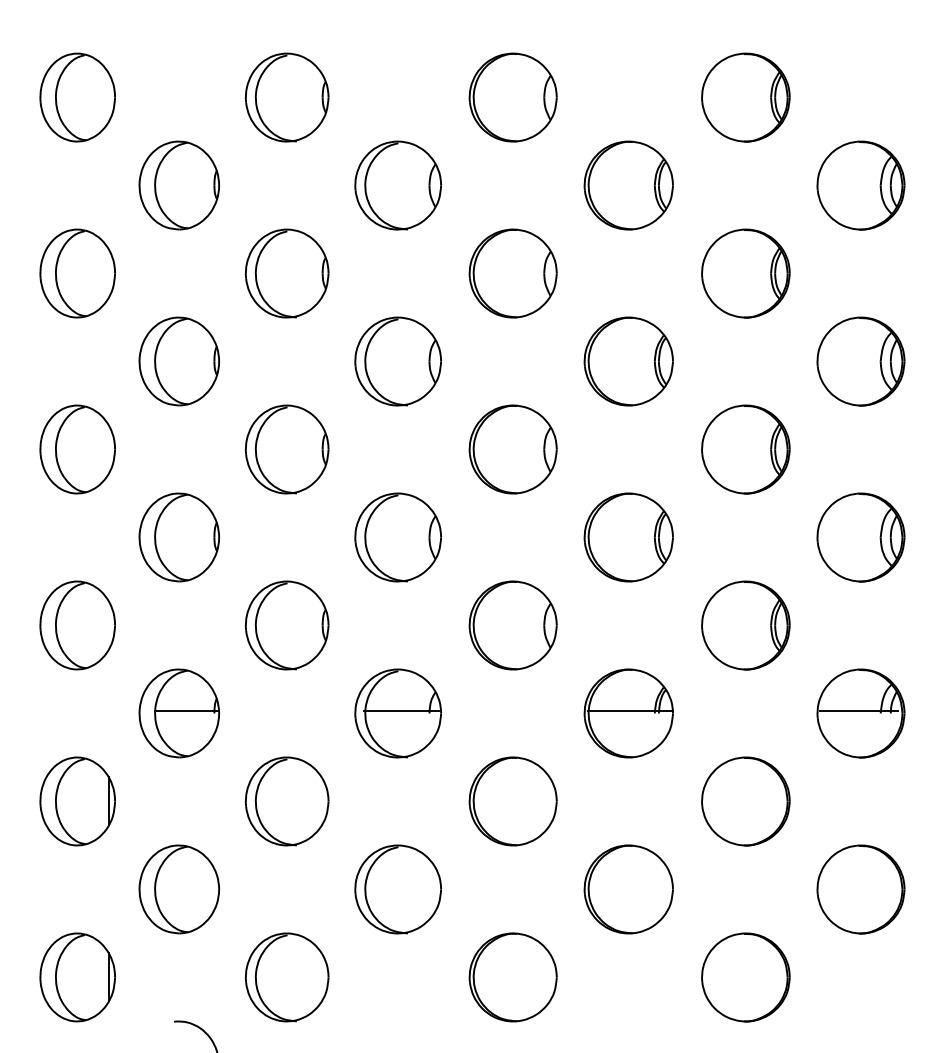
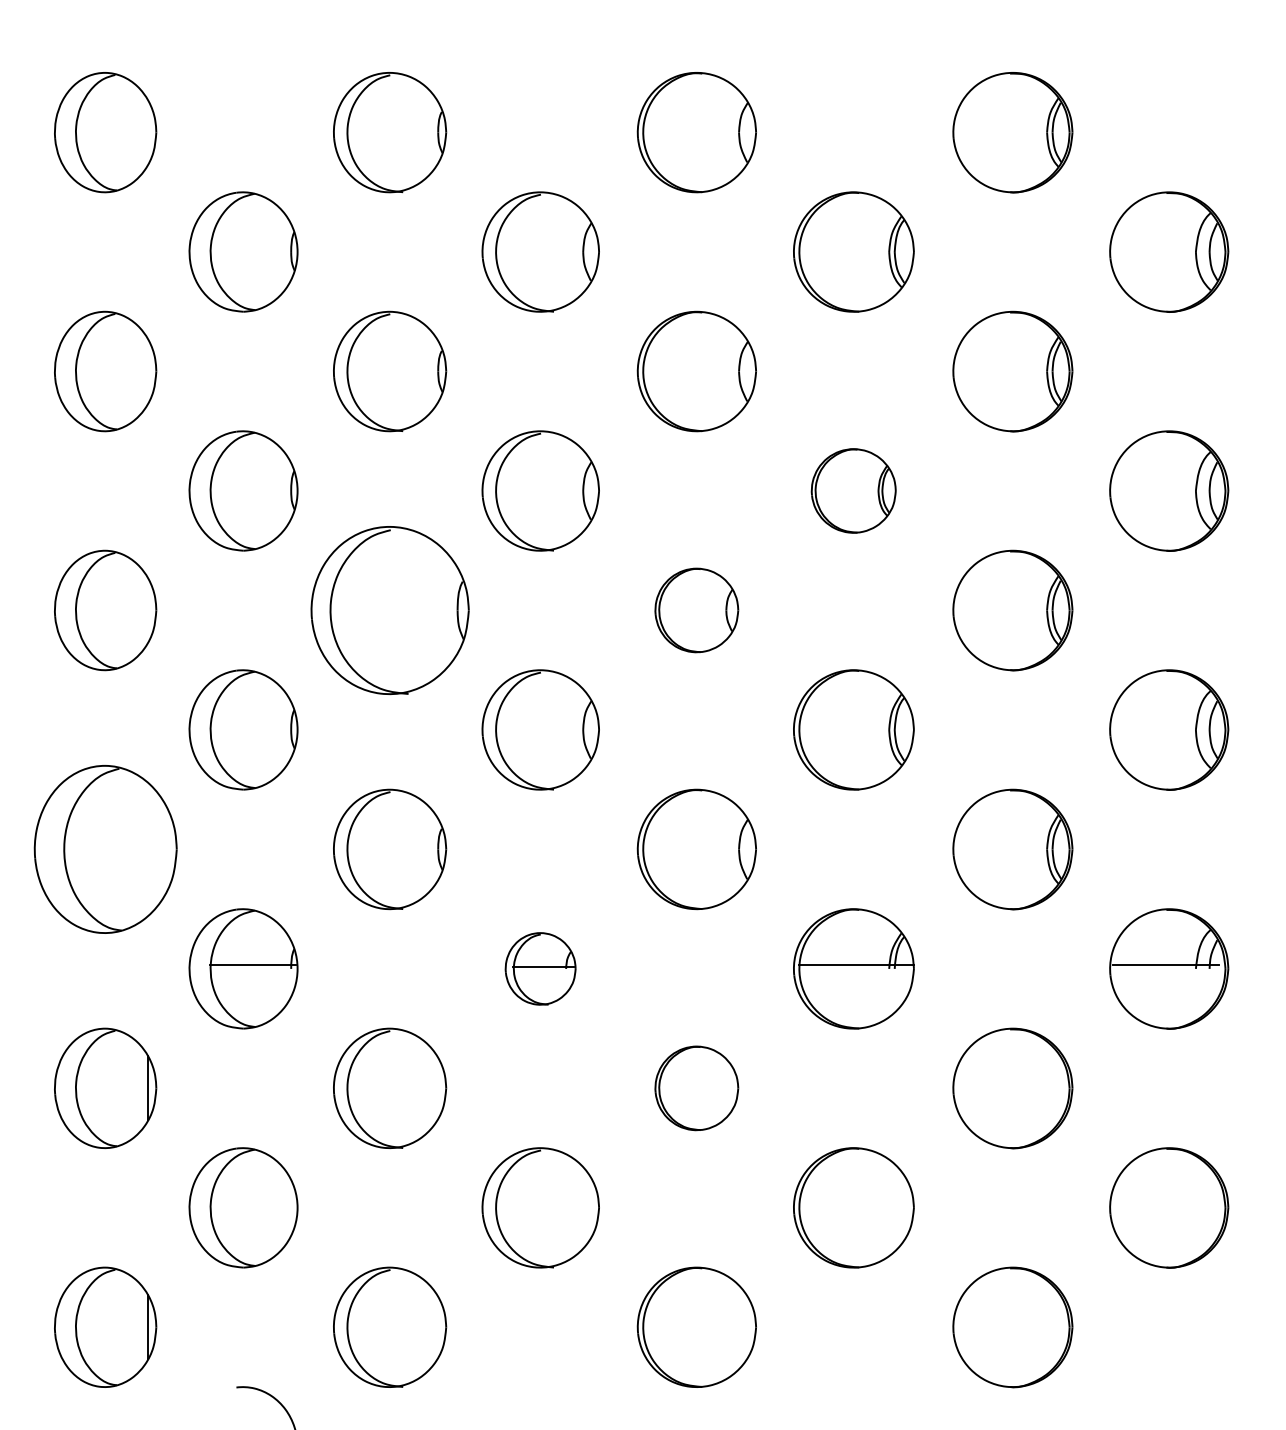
part: (628, 361) -> (853, 490), size x0.7
part: (286, 449) -> (389, 610), size x1.4
part: (512, 449) -> (695, 610), size x0.7
part: (77, 625) -> (105, 849), size x1.4
part: (397, 713) -> (539, 968), size x0.6
part: (512, 801) -> (695, 1088), size x0.7

